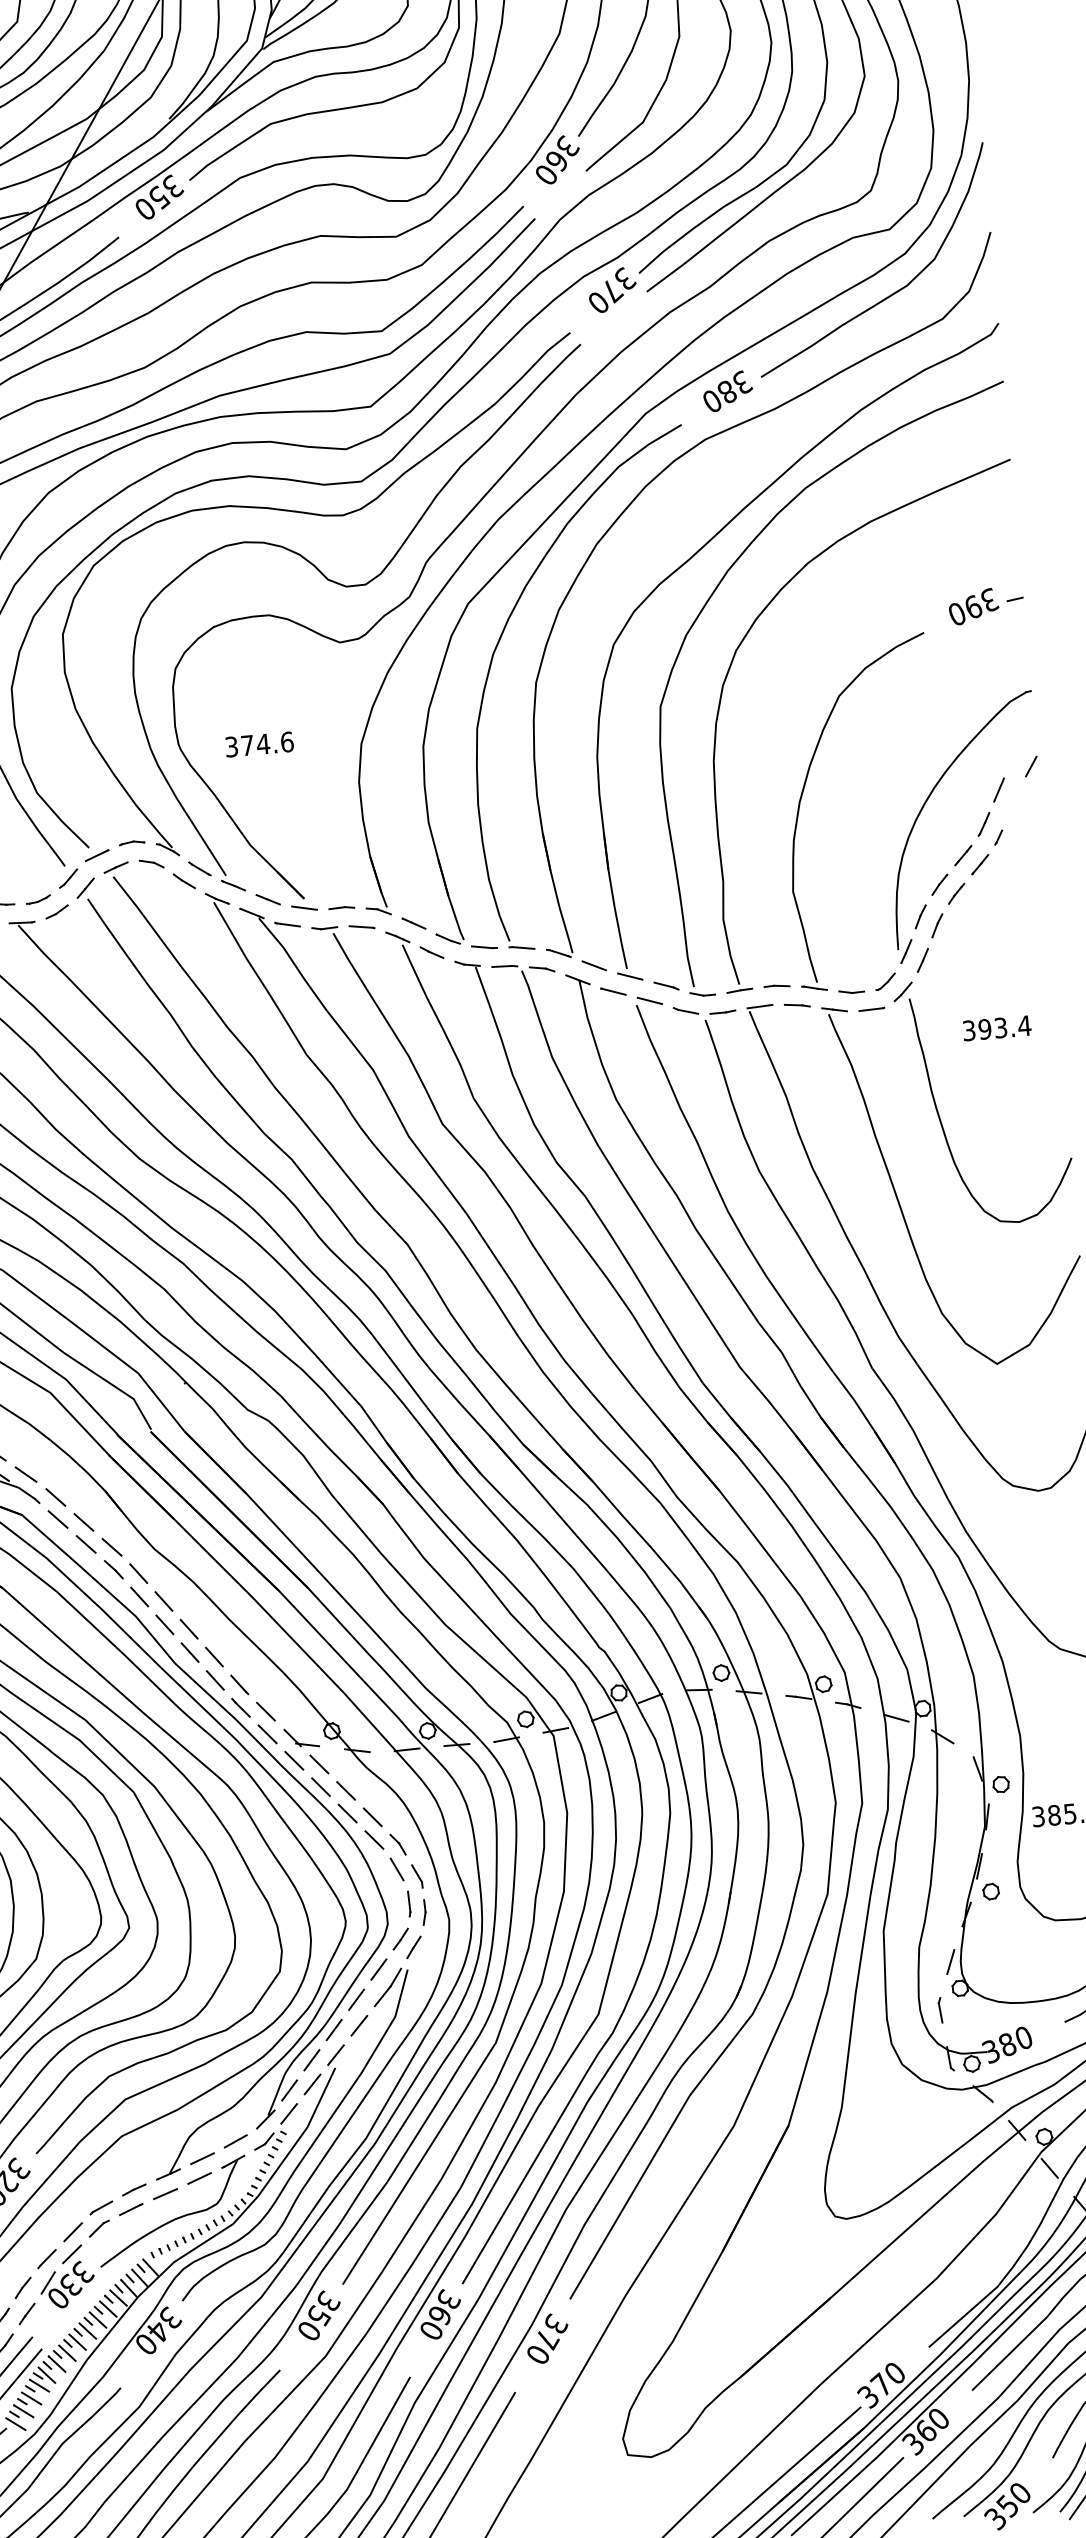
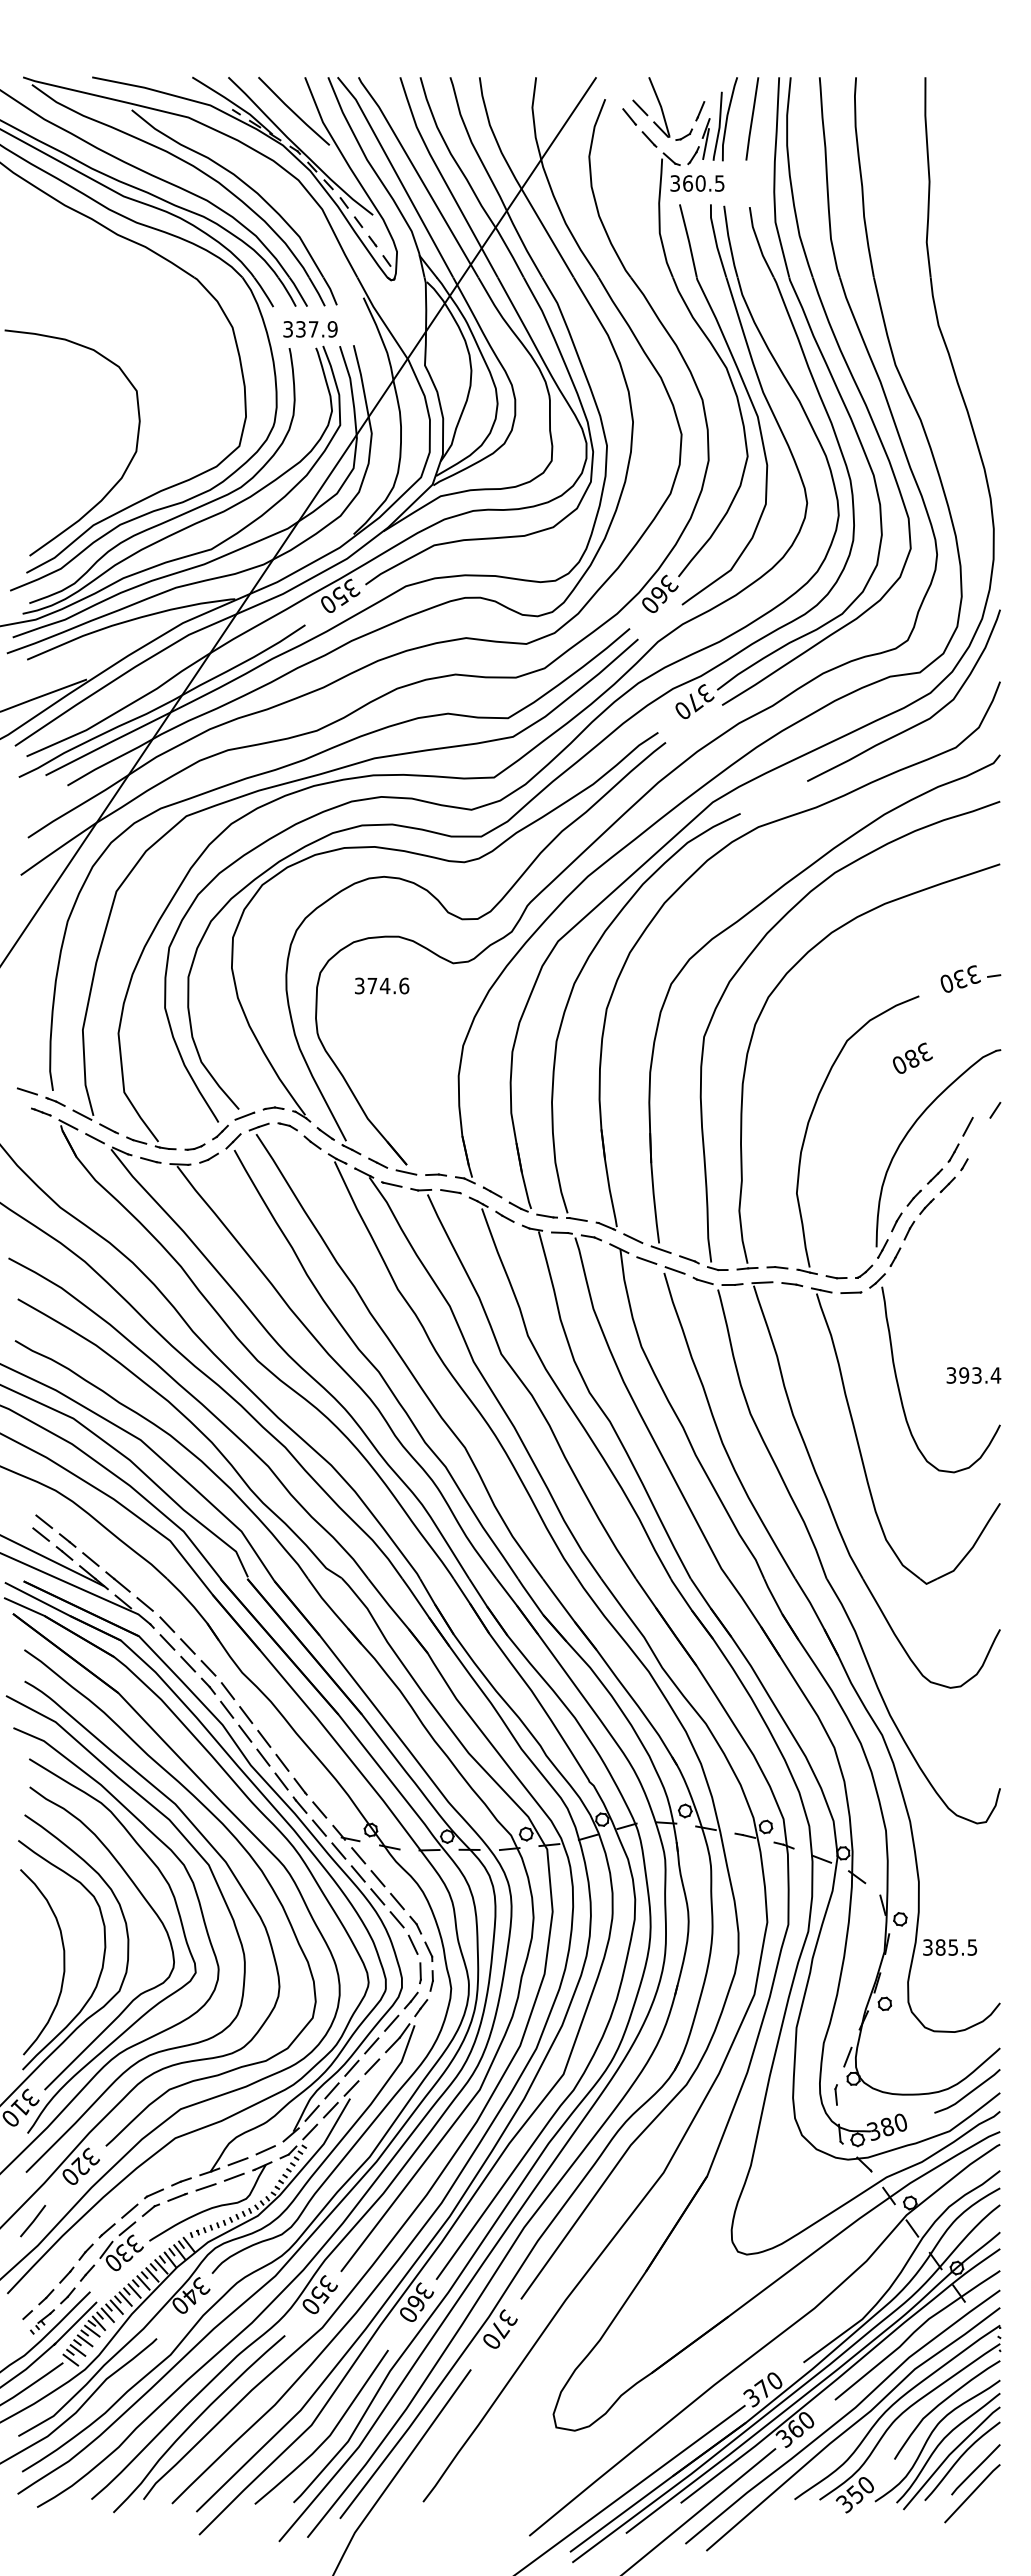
text: (727, 390) -> (912, 1057), moved
text: (973, 606) -> (960, 978), 390 -> 330
text: (260, 743) -> (382, 985), moved
text: (996, 1028) -> (973, 1375), moved

